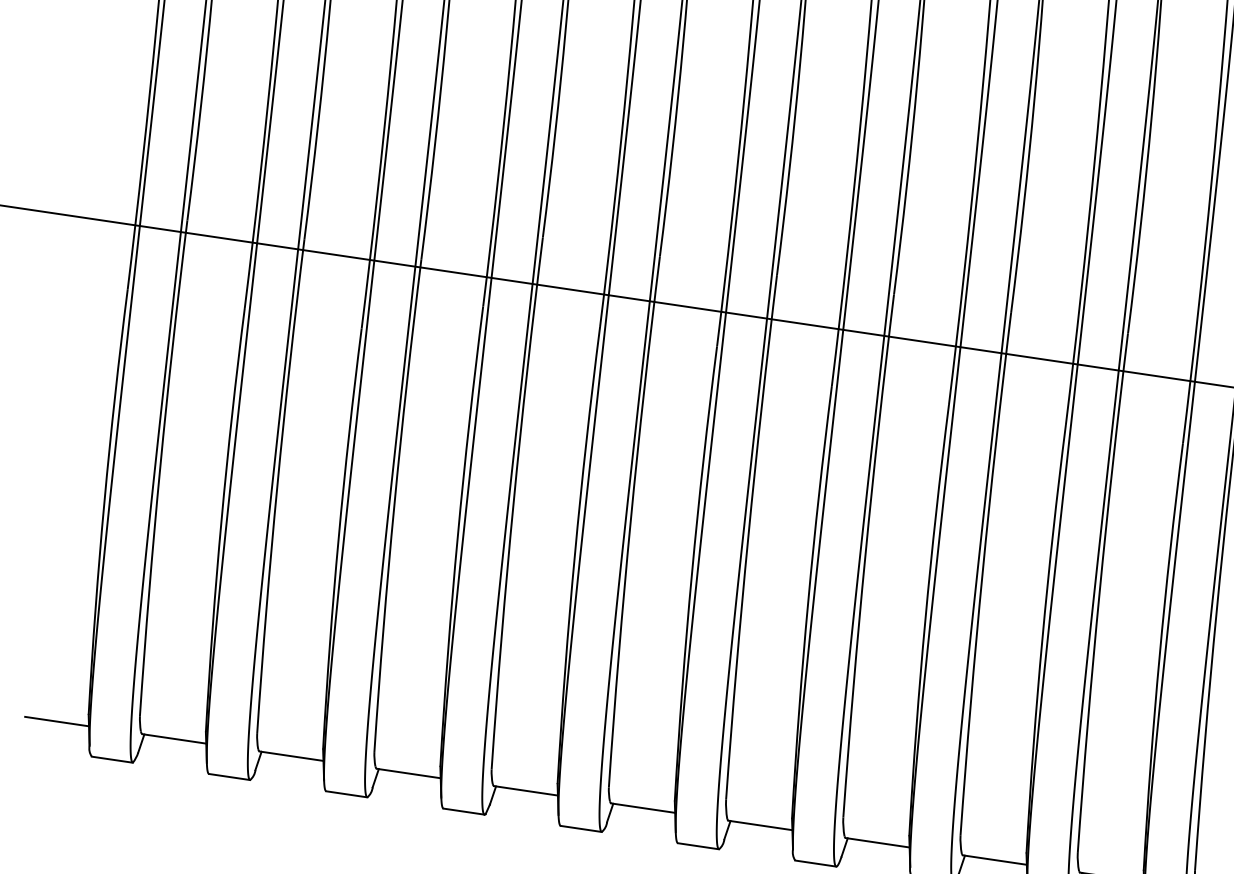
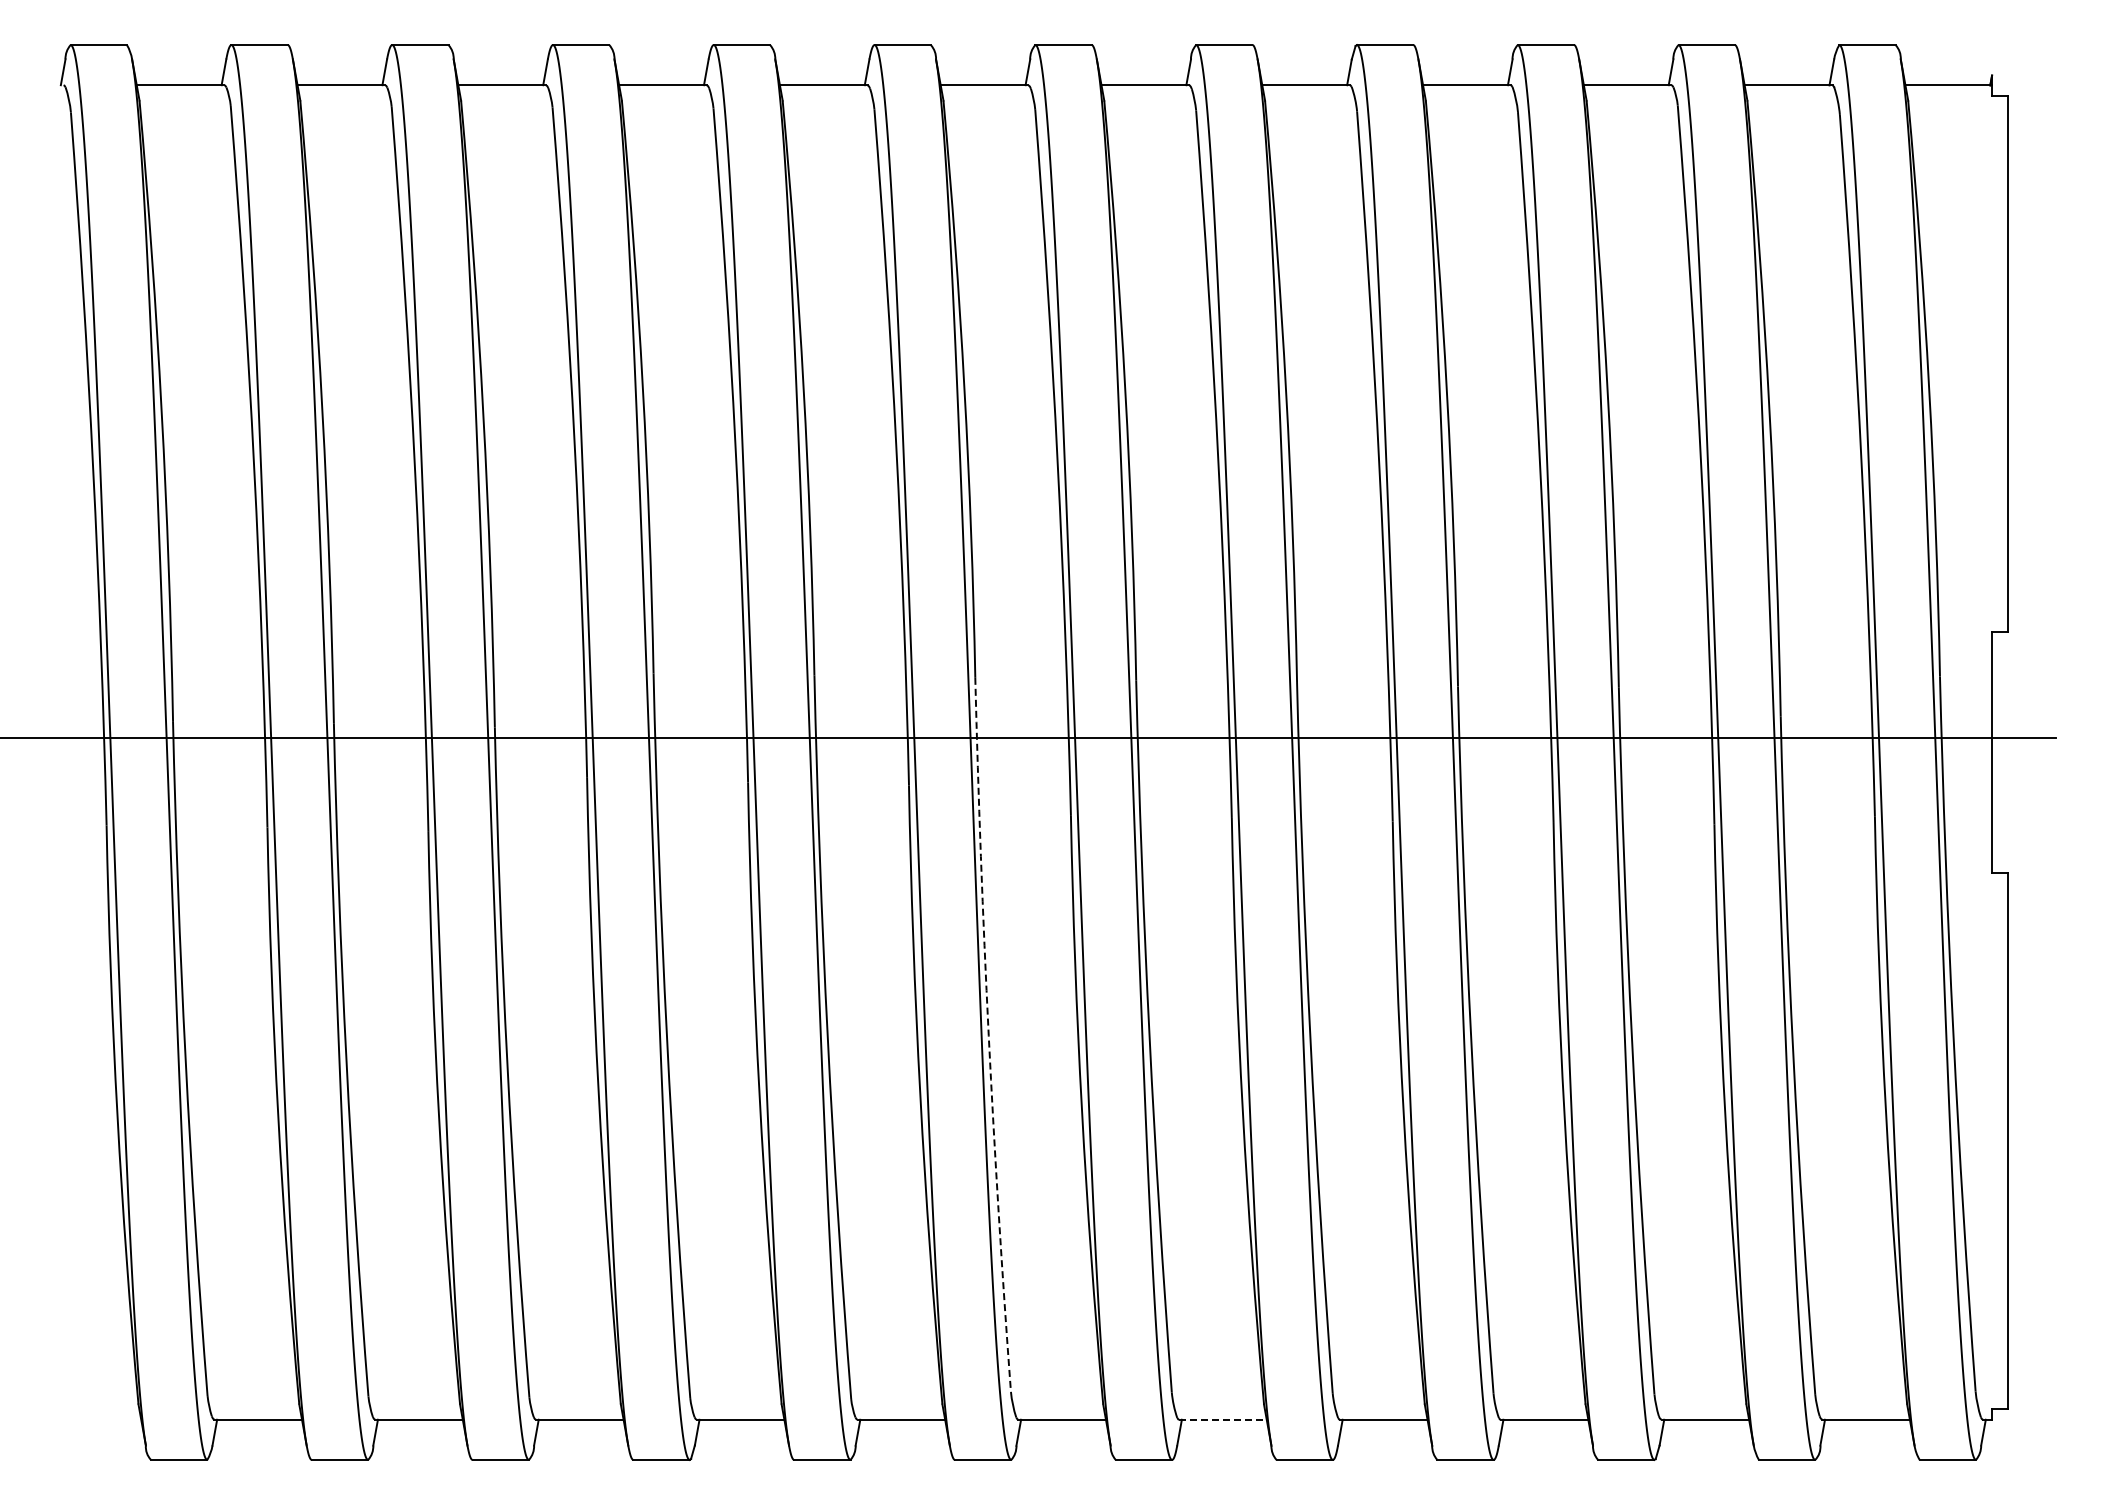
arc: (748, 537) -> (988, 1035), solid -> dashed
line: (57, 721) -> (97, 1419), removed
line: (877, 842) -> (1222, 1419), solid -> dashed

